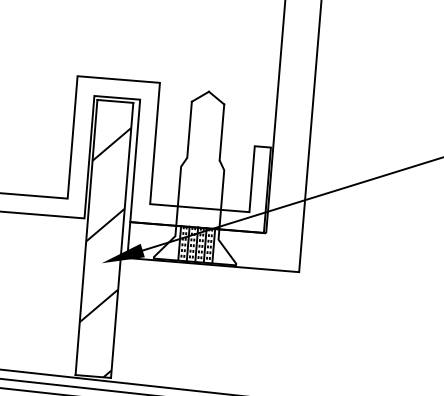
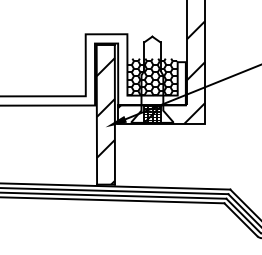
hatch: (221, 163) -> (161, 72), added
hatch: (202, 170) -> (152, 76), added

